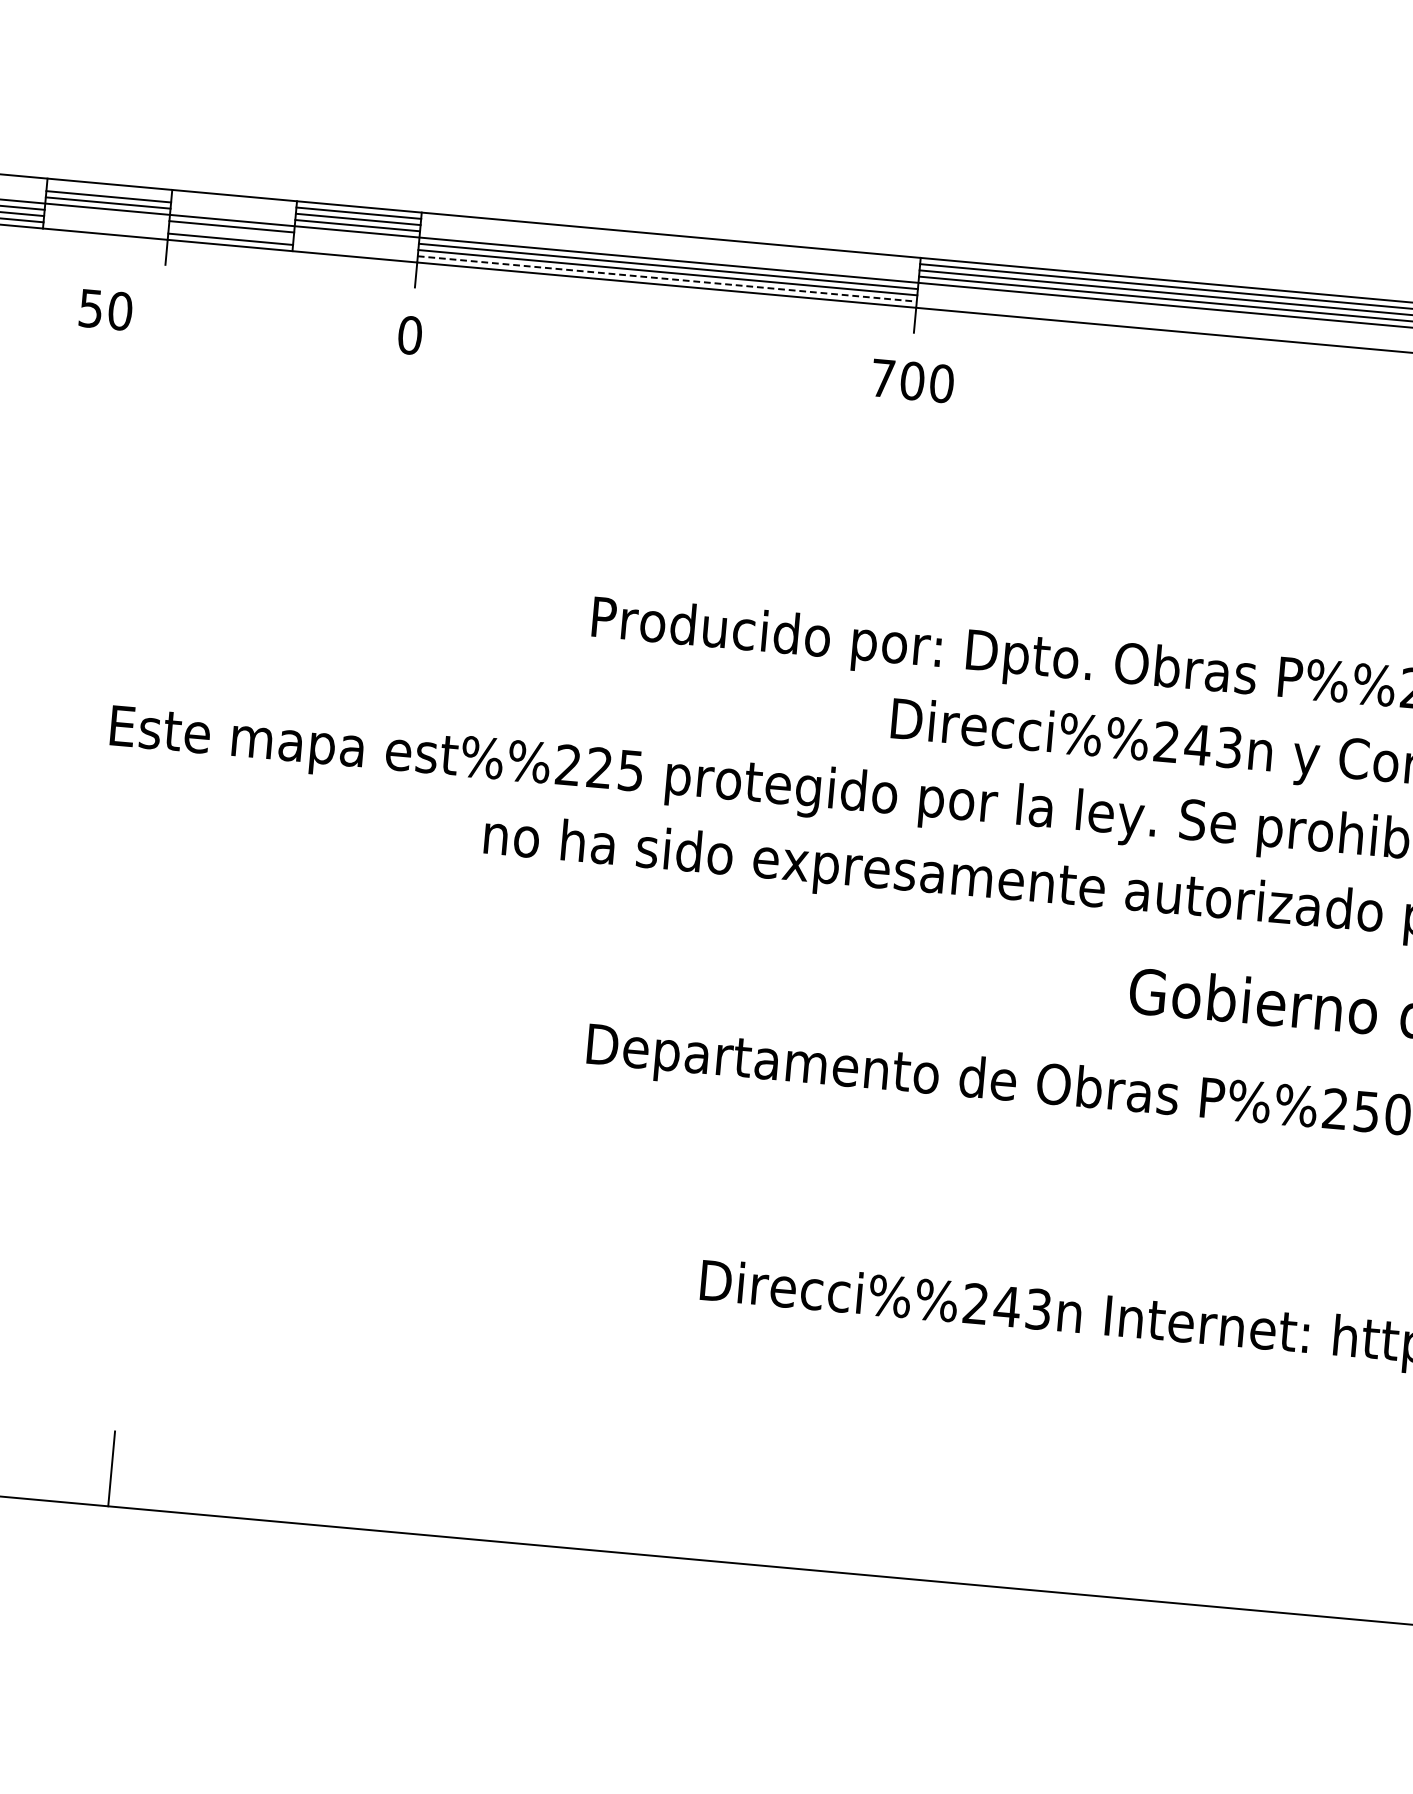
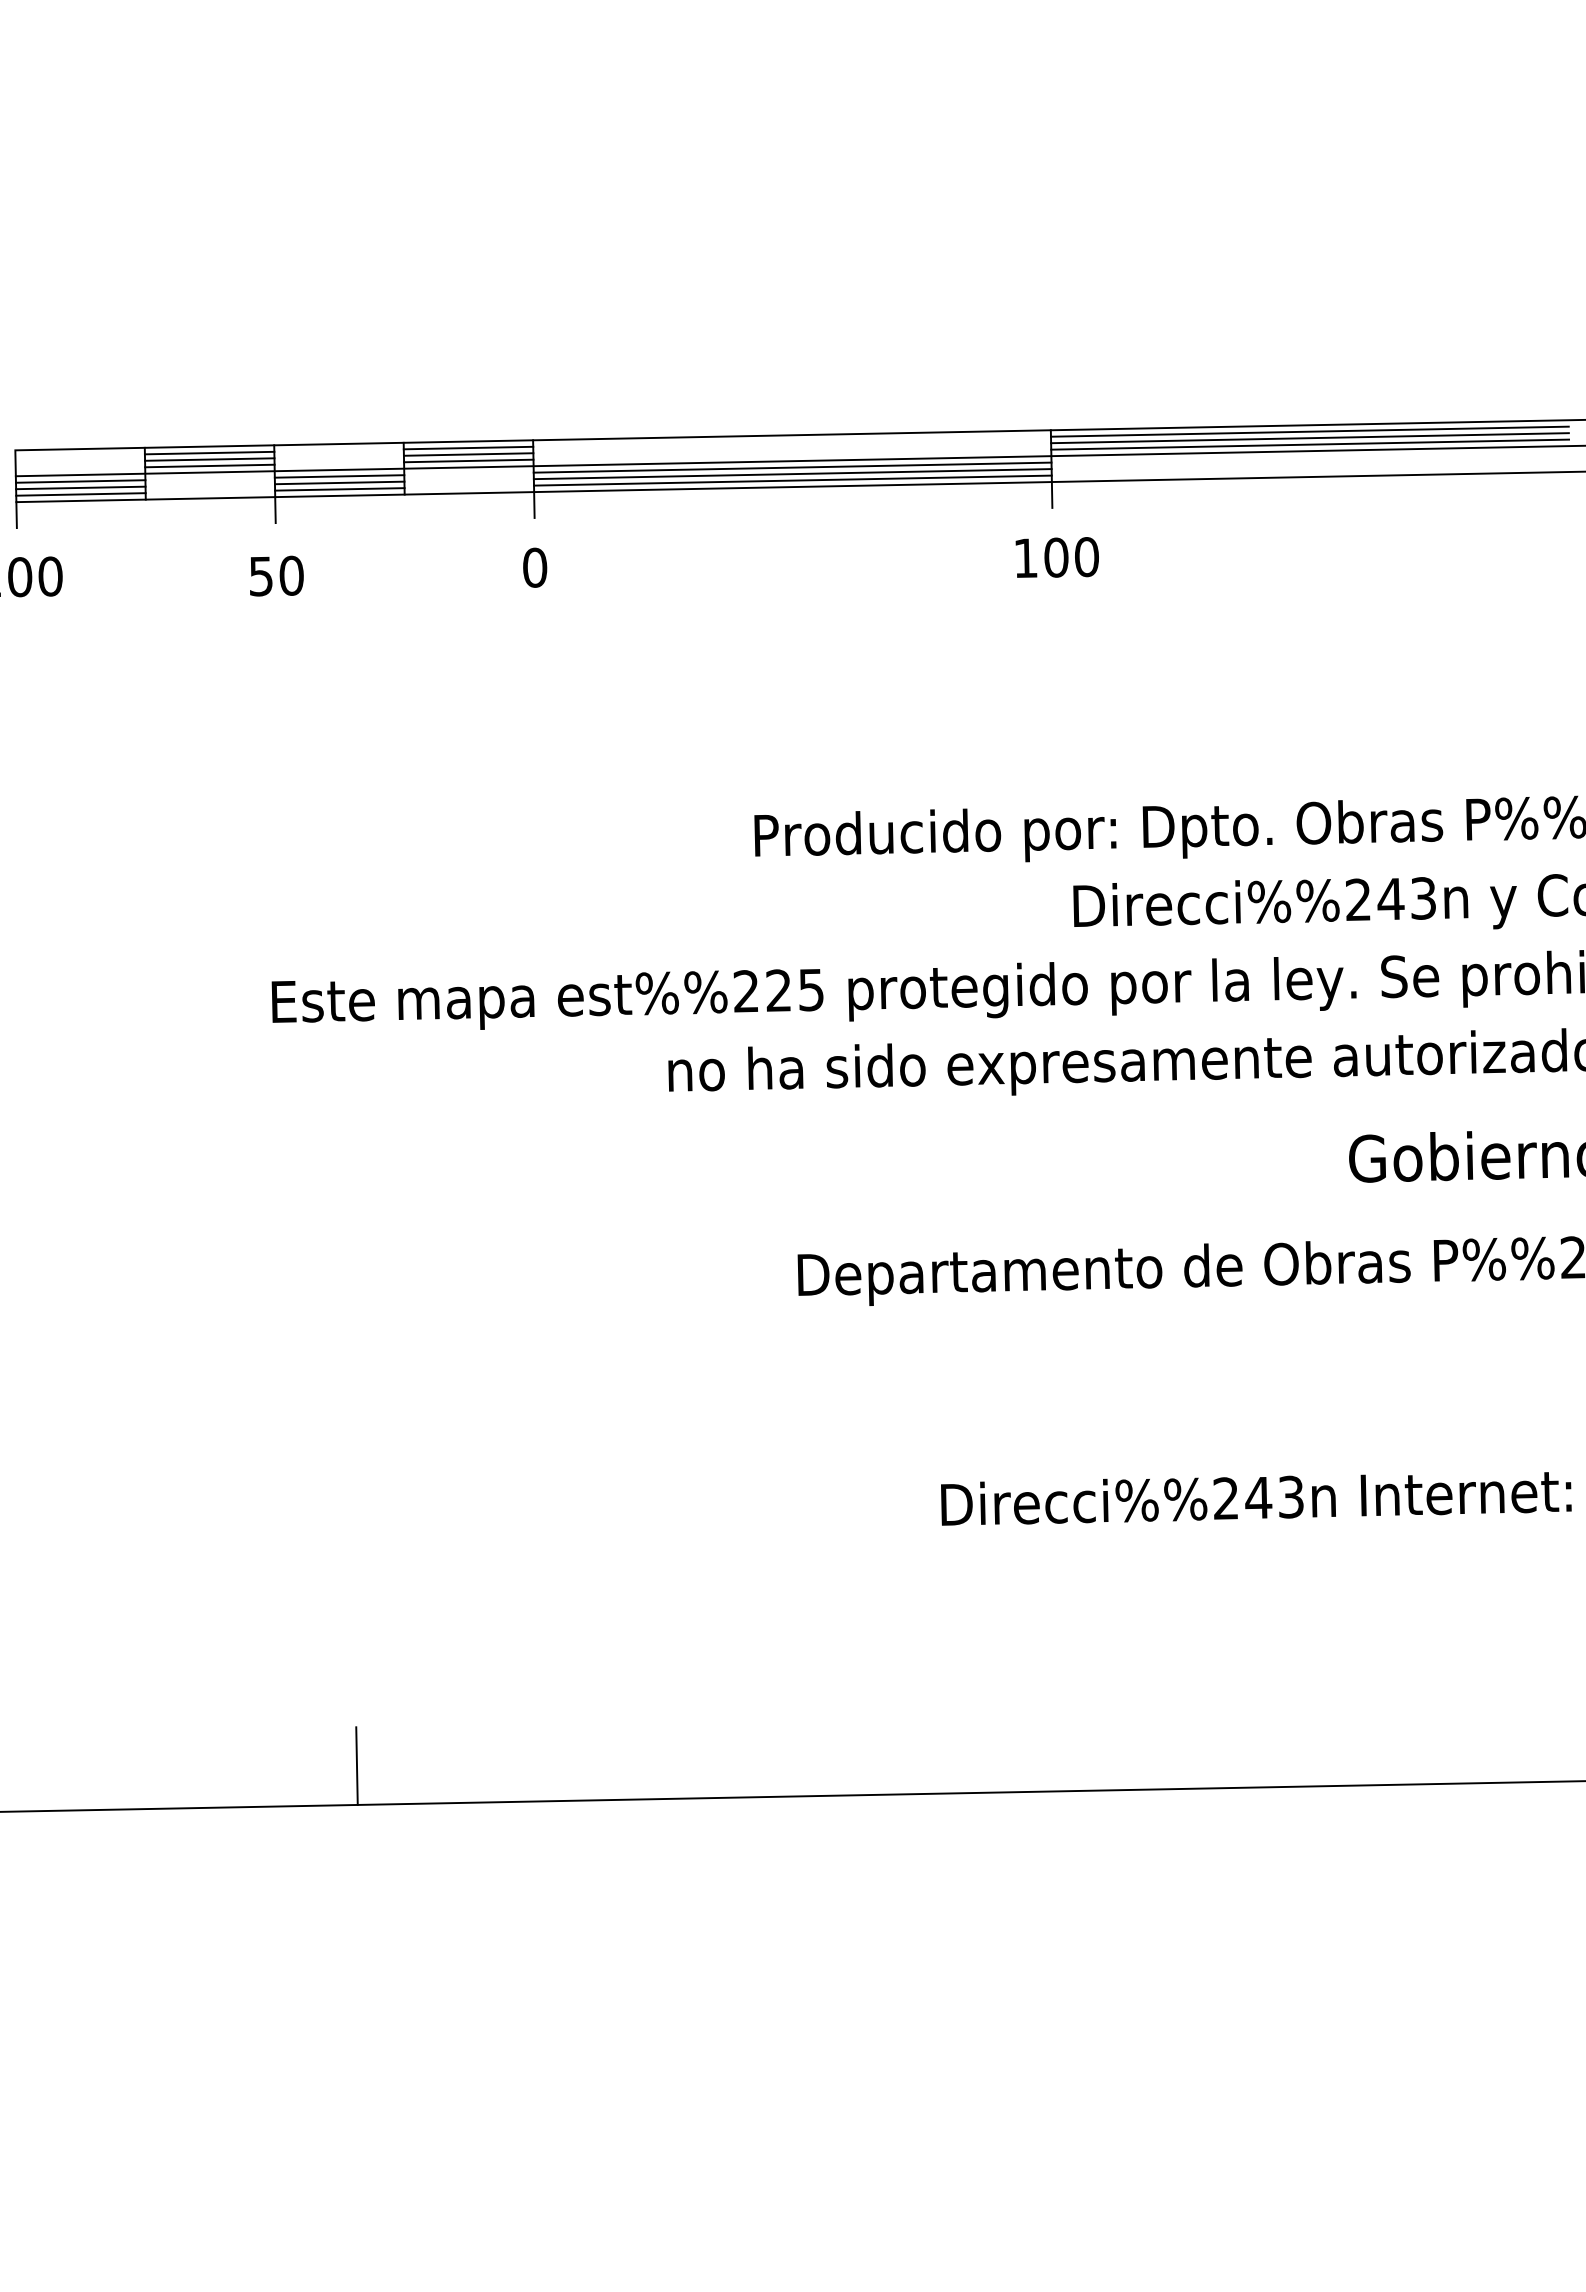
line: (109, 189) -> (209, 452), added
line: (231, 232) -> (339, 482), added
line: (666, 278) -> (792, 480), dashed -> solid
text: (105, 309) -> (276, 575), moved
text: (882, 377) -> (1025, 557), 700 -> 100

